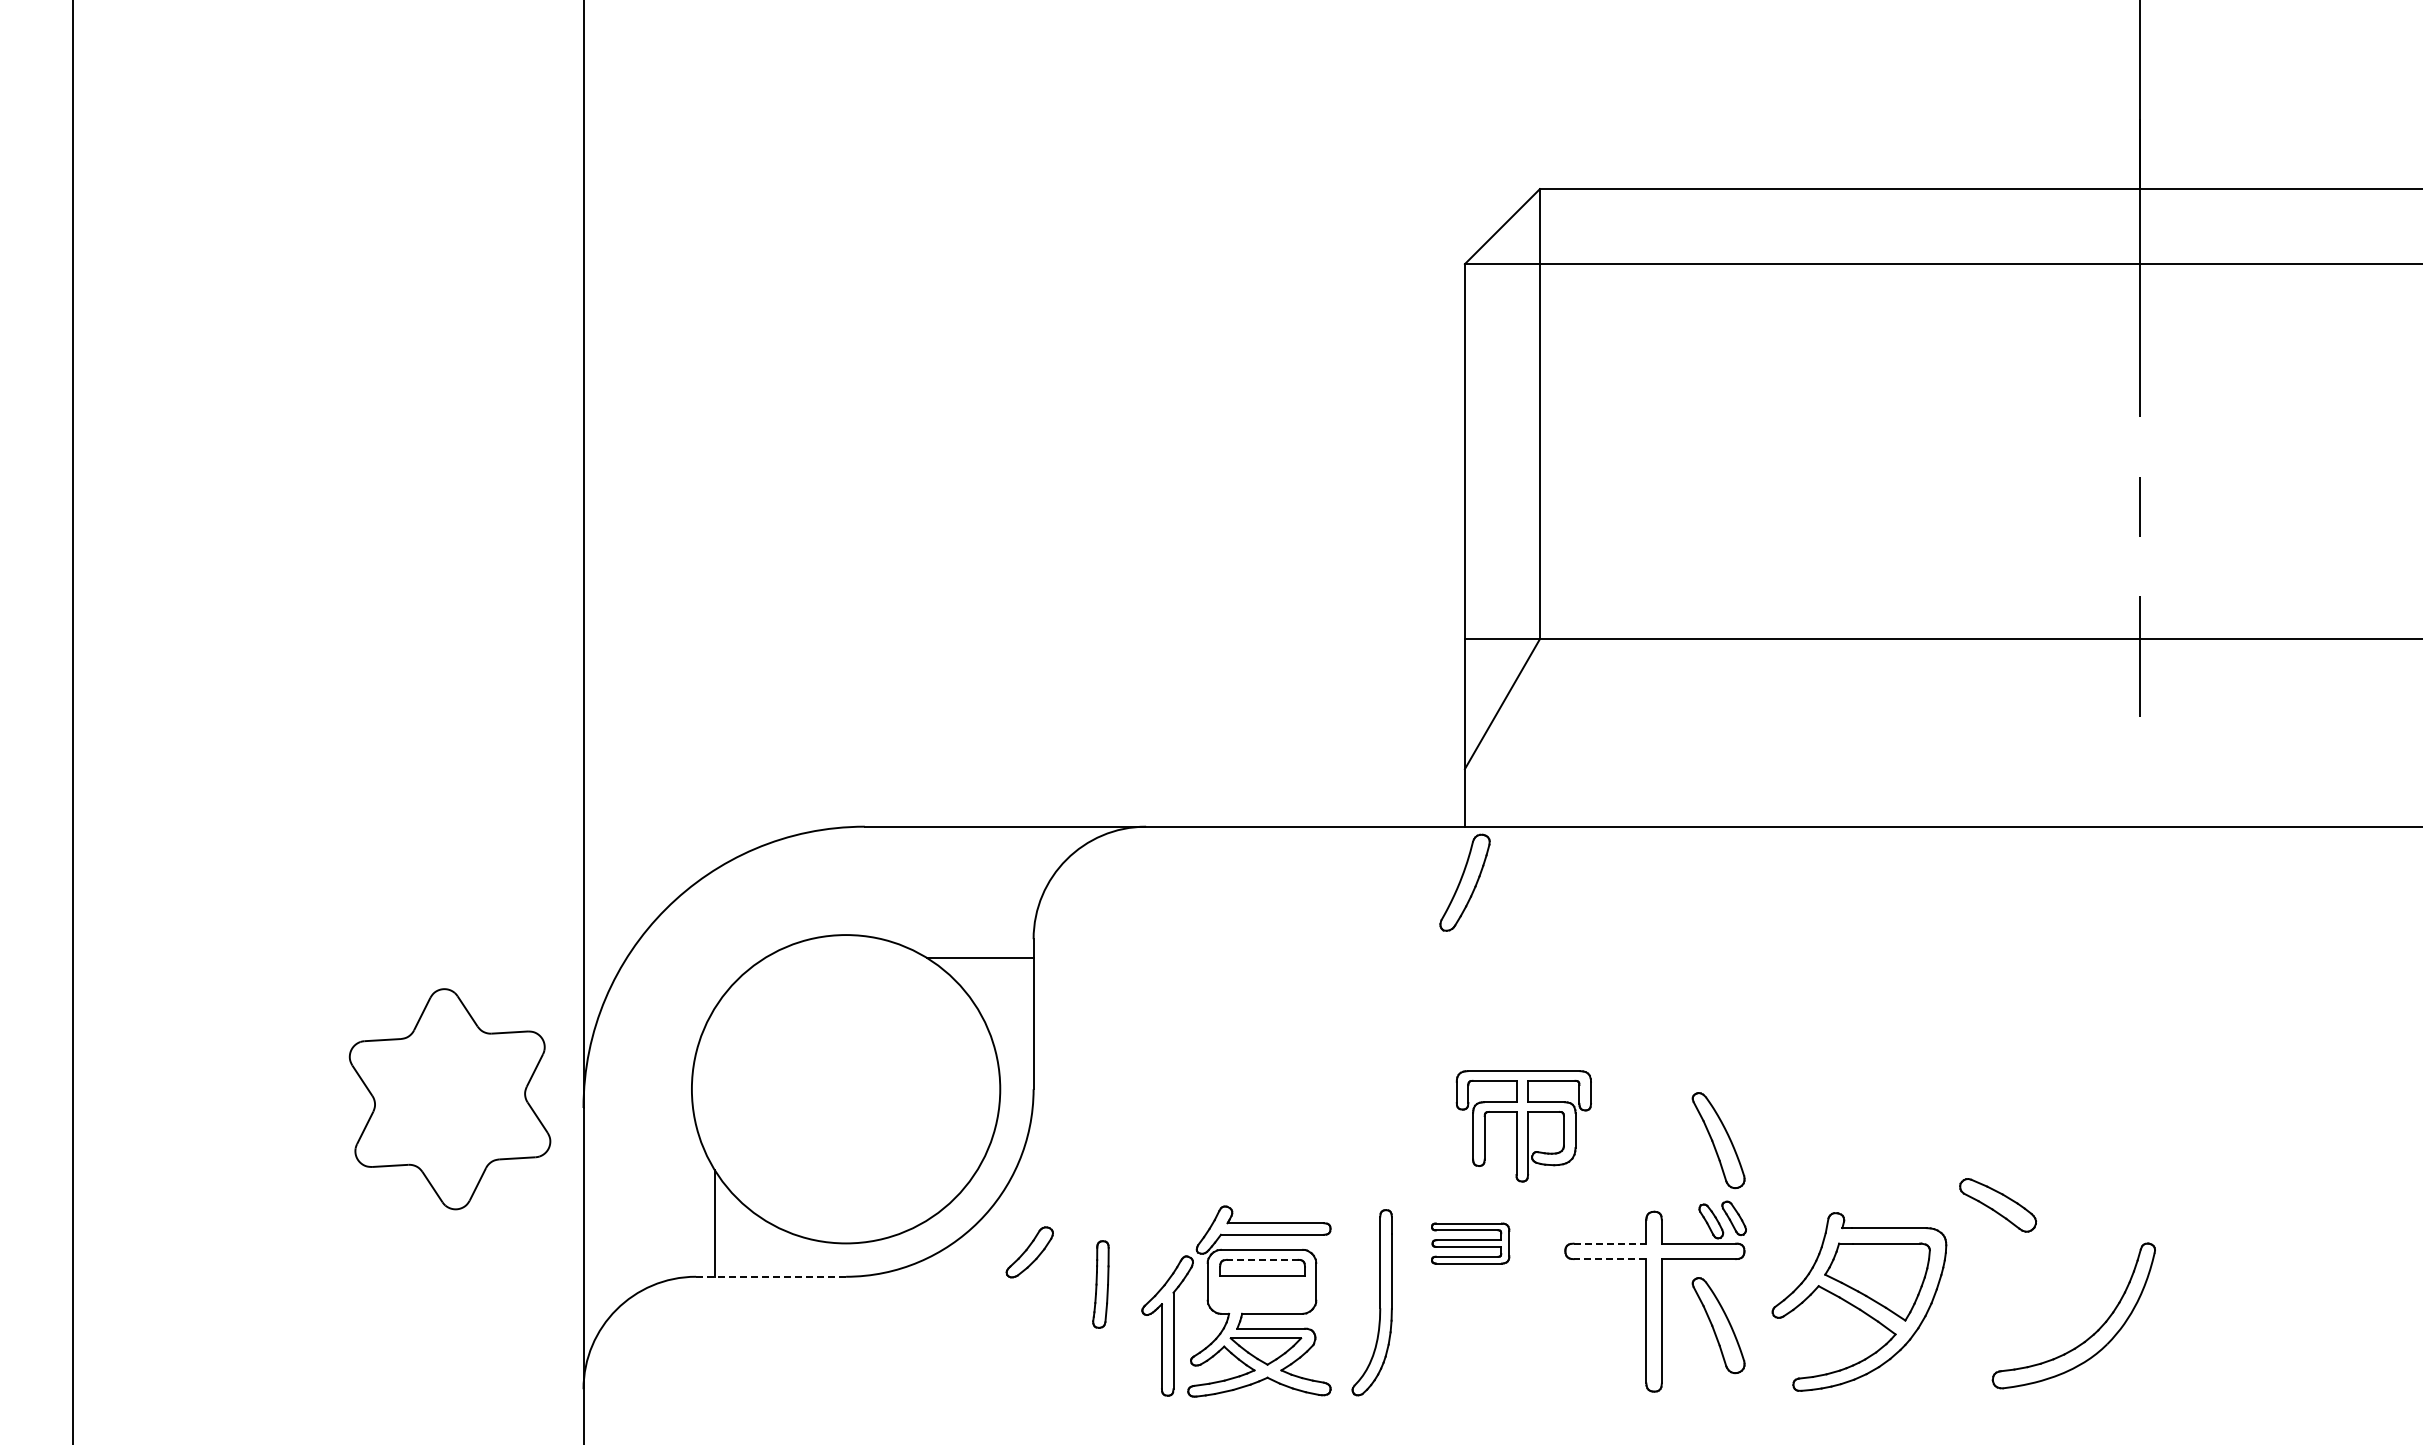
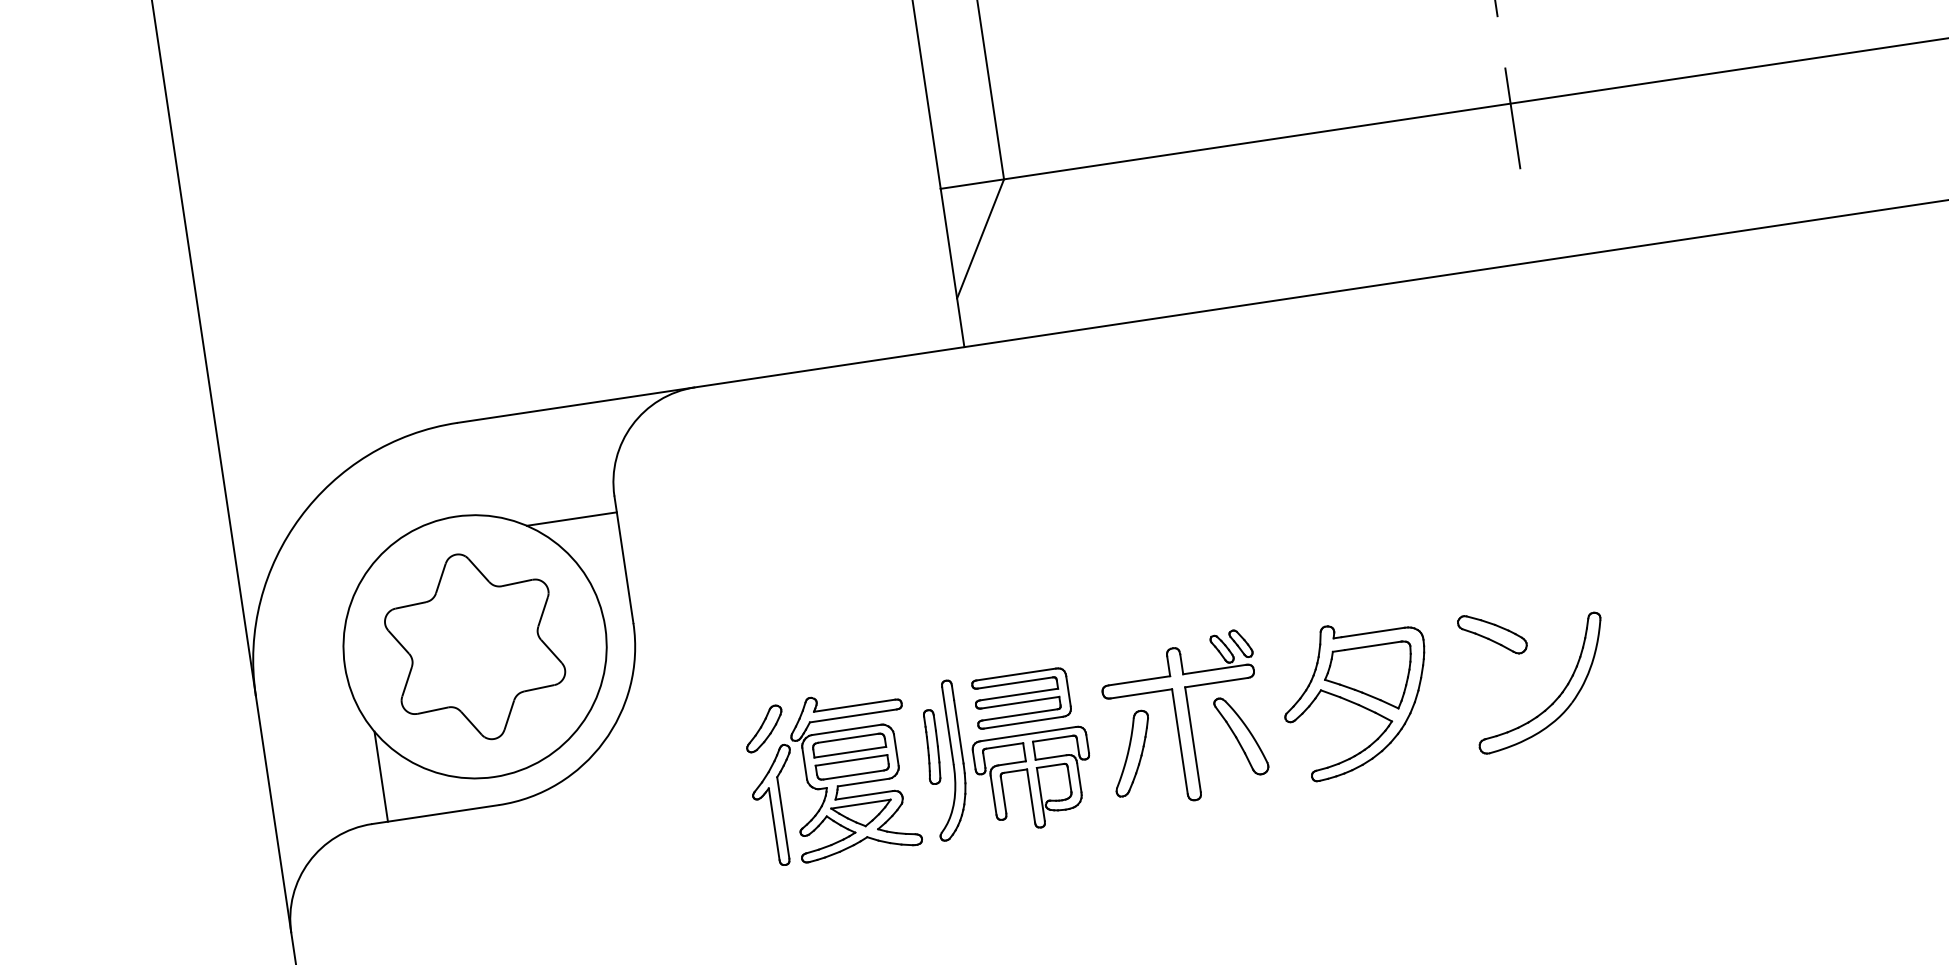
part: (1464, 882) -> (1131, 753), moved
part: (449, 1099) -> (474, 647), moved
part: (1523, 1126) -> (1034, 780), moved
part: (1718, 1140) -> (1218, 580), removed
part: (1998, 1205) -> (1492, 634), moved
part: (1470, 1243) -> (1021, 698), size x1.43
line: (1610, 1243) -> (1139, 680), dashed -> solid
part: (1029, 1252) -> (763, 729), moved
line: (1262, 1259) -> (848, 738), dashed -> solid
line: (1609, 1259) -> (1141, 694), dashed -> solid
line: (771, 1276) -> (435, 814), dashed -> solid
part: (1100, 1284) -> (931, 747), moved
part: (1262, 1294) -> (852, 767), added

